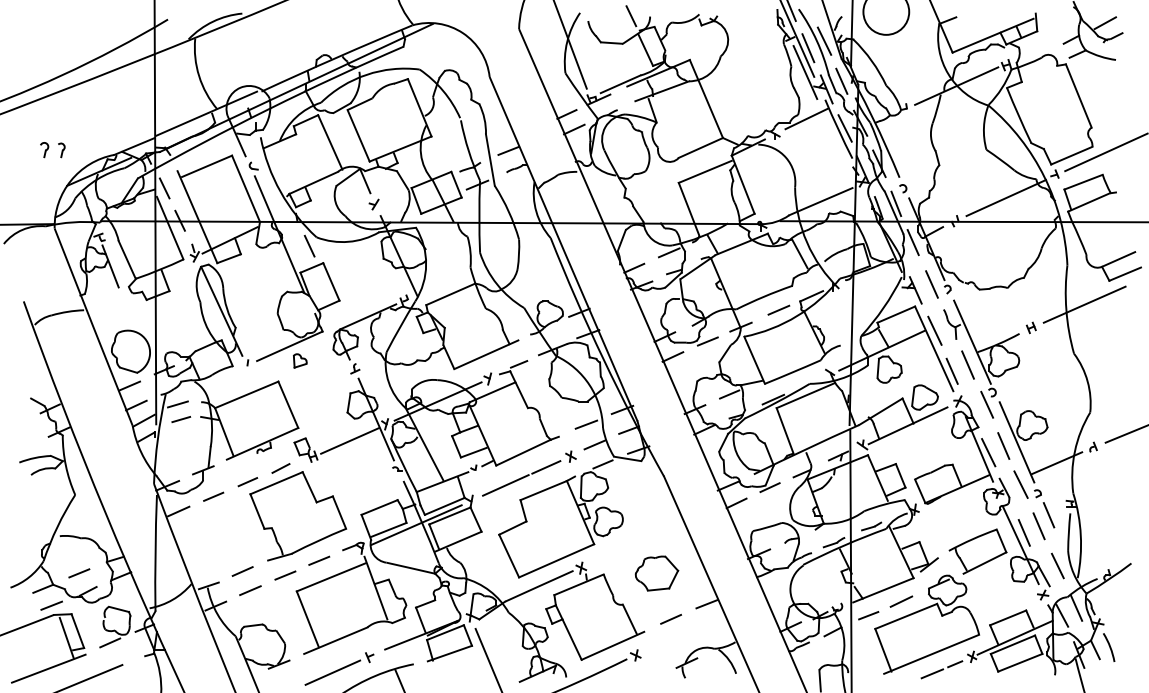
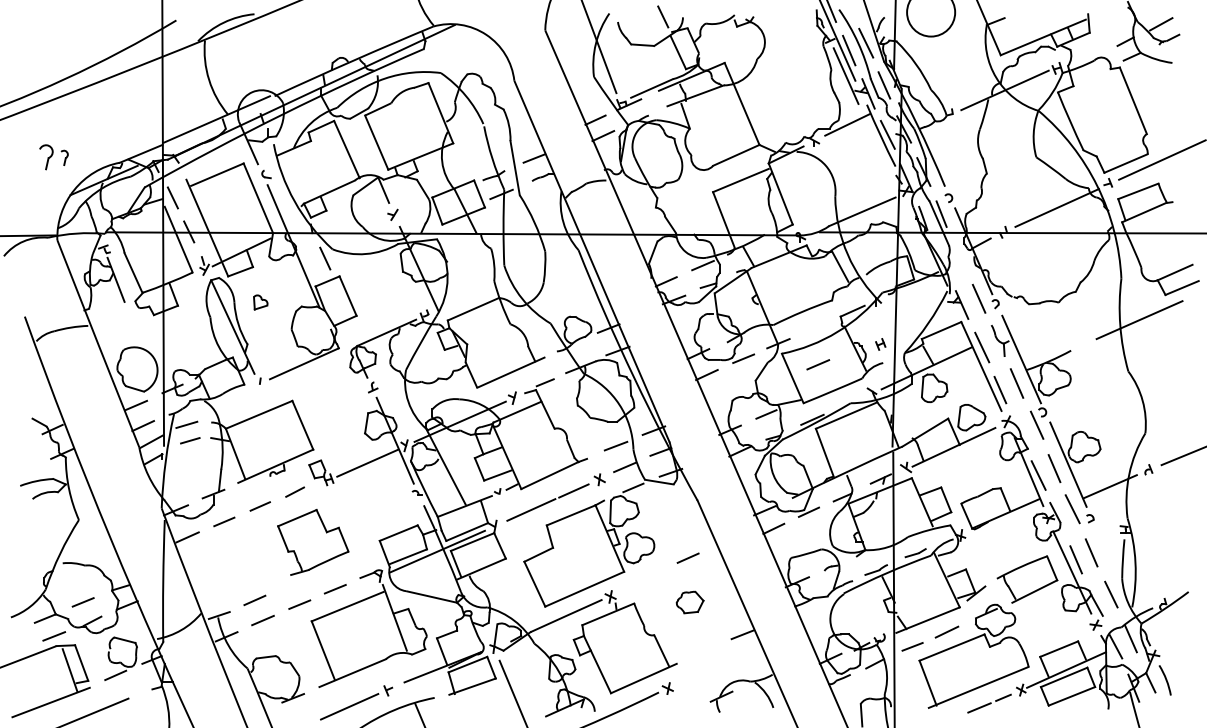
part: (44, 150) -> (46, 158), size x1.6
line: (912, 242) -> (958, 254), removed
line: (778, 309) -> (817, 364), moved
part: (1030, 327) -> (879, 344), moved
part: (300, 360) -> (260, 302), moved
line: (1048, 515) -> (1101, 541), removed
part: (298, 516) -> (313, 542), size x0.7
part: (656, 573) -> (689, 602), size x0.6
line: (670, 618) -> (687, 557), moved

